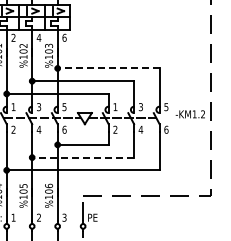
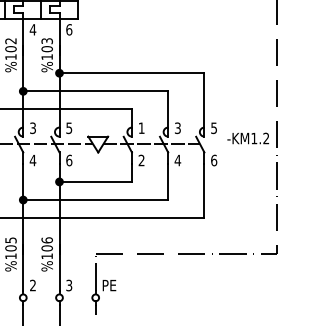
line: (108, 68) -> (131, 73), dashed -> solid
line: (83, 157) -> (96, 199), dashed -> solid

